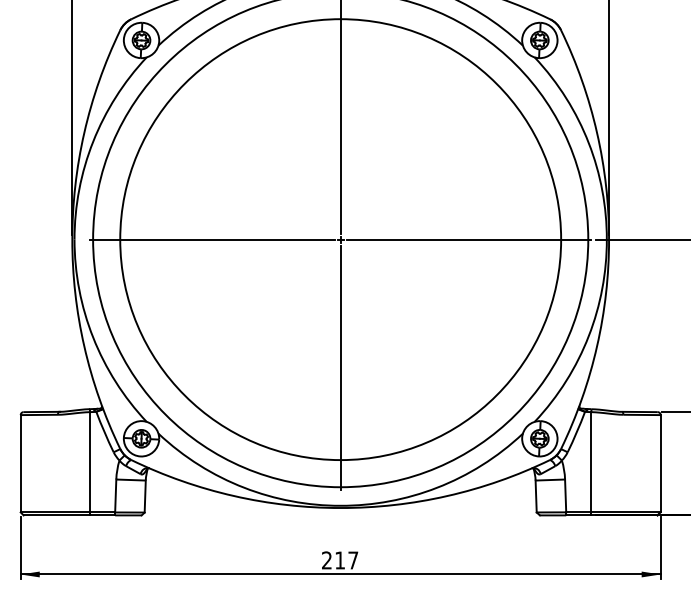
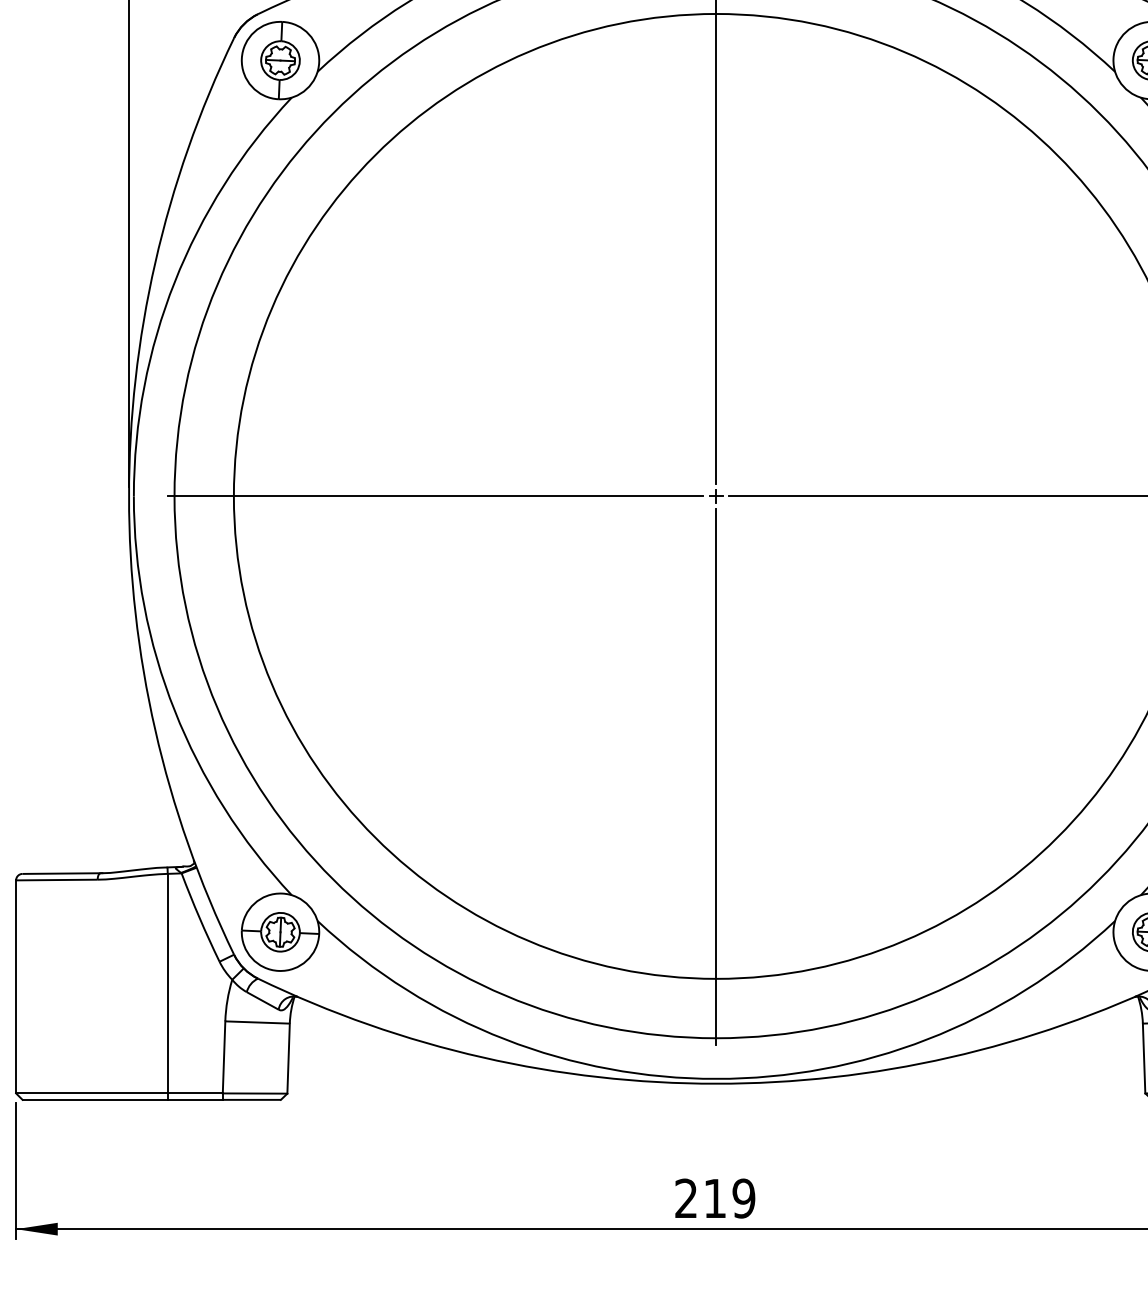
text: (353, 560) -> (744, 1198), 217 -> 219

